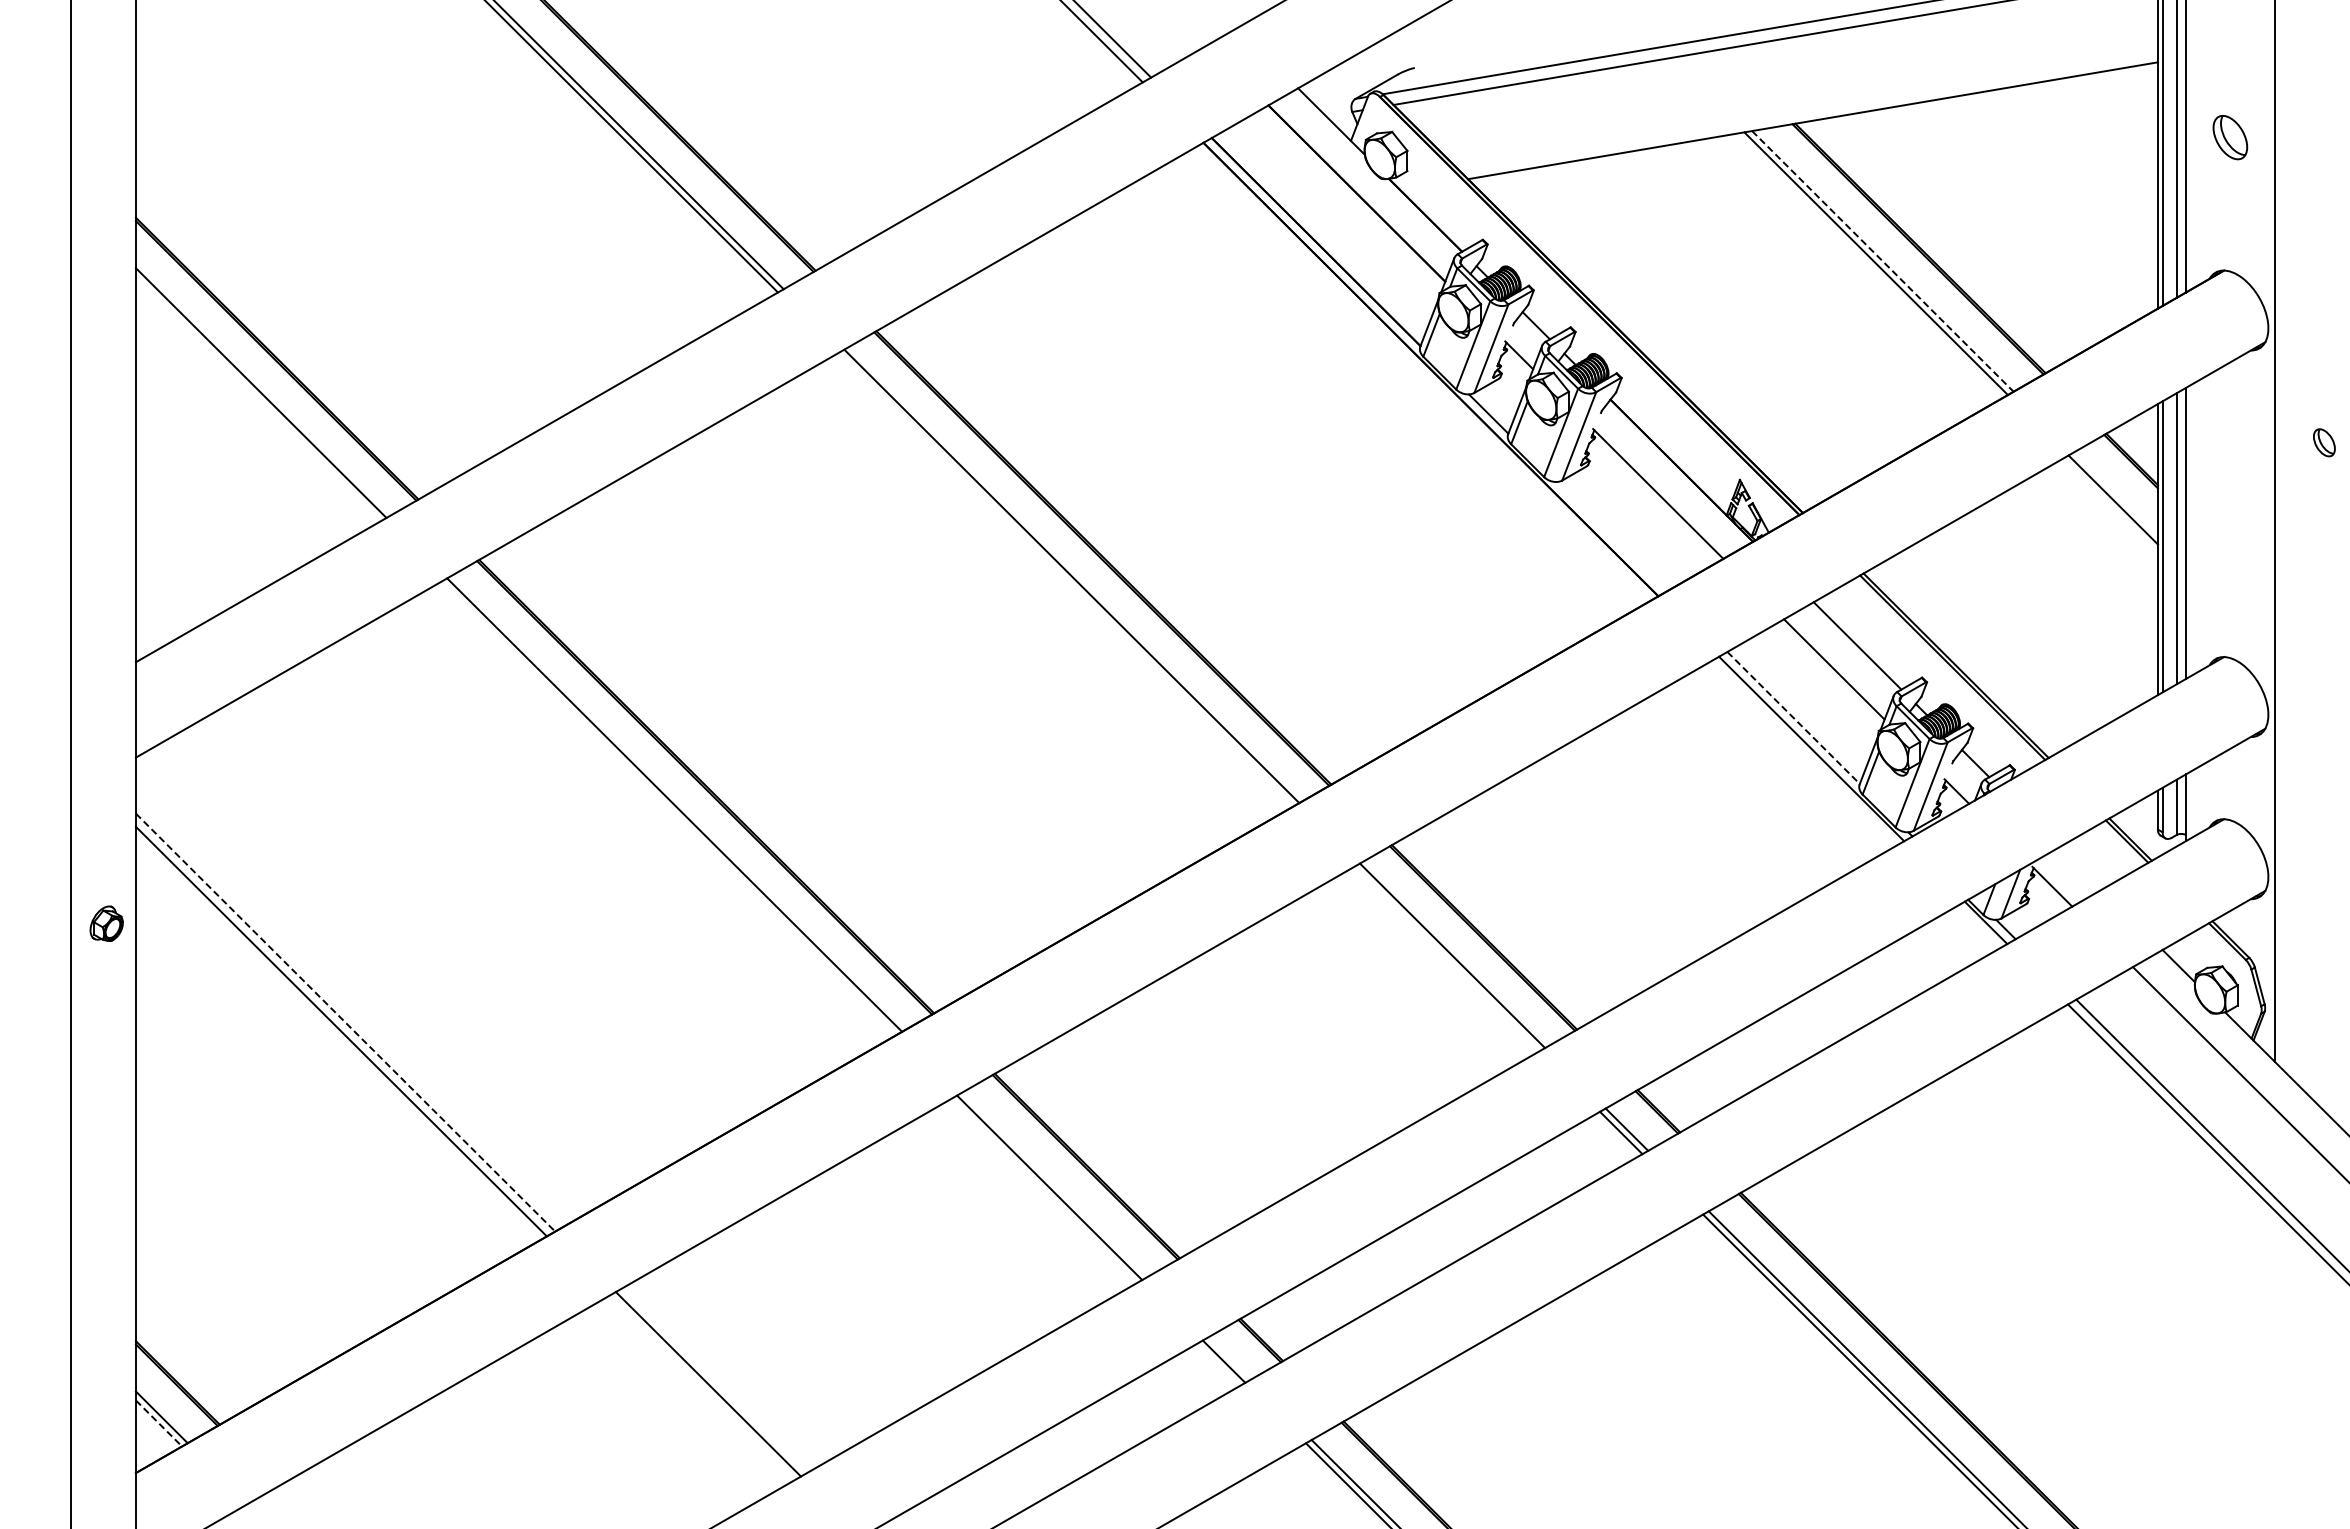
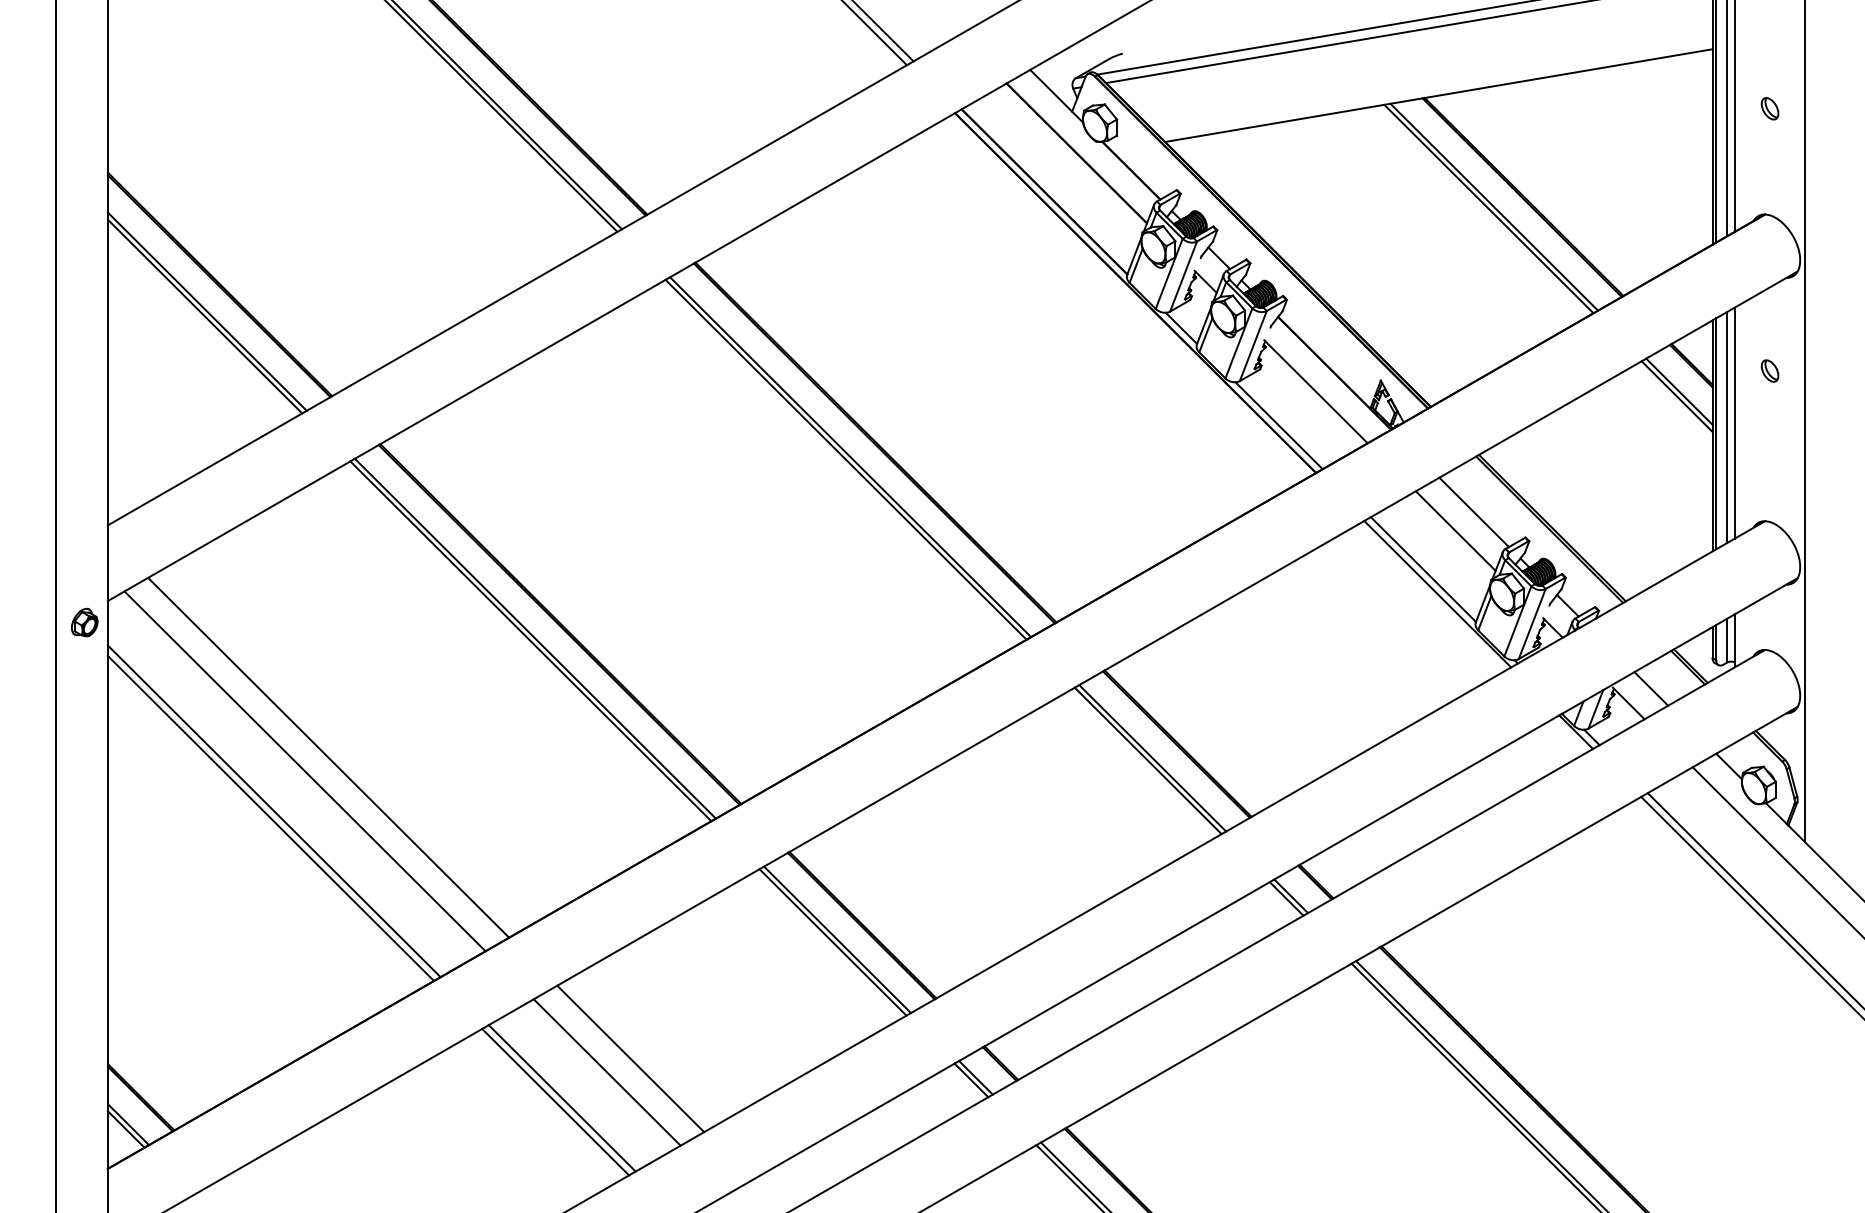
part: (2230, 136) -> (1770, 108), size x0.62
line: (1882, 261) -> (1493, 207), dashed -> solid
line: (257, 399) -> (204, 316), added
part: (2324, 442) -> (1770, 370), moved
line: (2115, 493) -> (1678, 391), added
line: (1611, 536) -> (1278, 425), added
line: (1065, 579) -> (845, 459), added
line: (1793, 718) -> (1423, 569), dashed -> solid
line: (668, 808) -> (530, 641), added
line: (2080, 868) -> (1651, 689), added
part: (106, 923) -> (84, 622), moved
line: (413, 954) -> (328, 757), added
line: (1446, 958) -> (1147, 760), added
line: (383, 971) -> (304, 770), added
line: (345, 1023) -> (274, 812), dashed -> solid
line: (1054, 1184) -> (836, 939), added
line: (794, 1334) -> (630, 1058), added
line: (764, 1351) -> (606, 1072), added
line: (1229, 1358) -> (975, 1077), added
line: (699, 1388) -> (555, 1101), added
line: (159, 1423) -> (126, 1129), dashed -> solid

